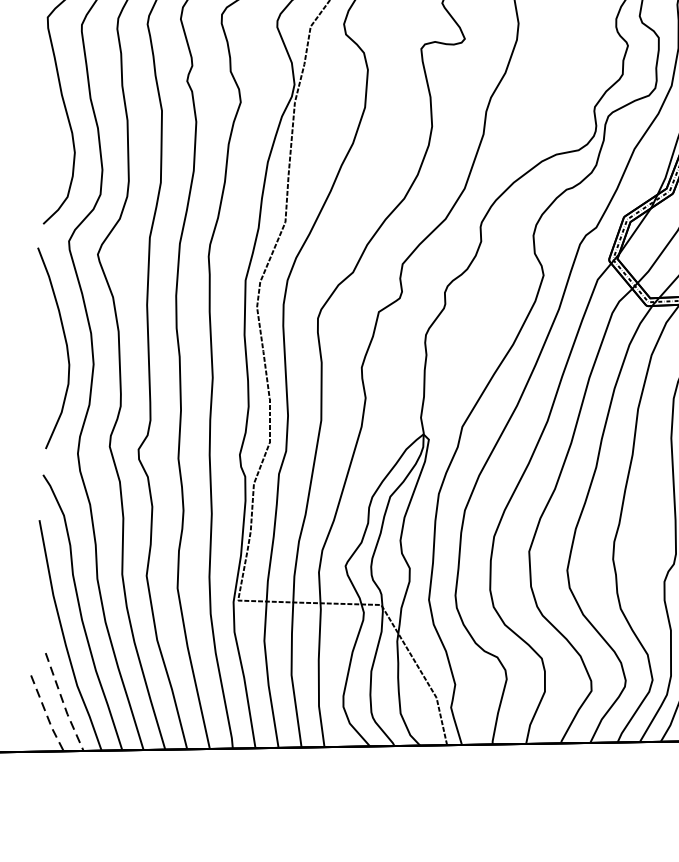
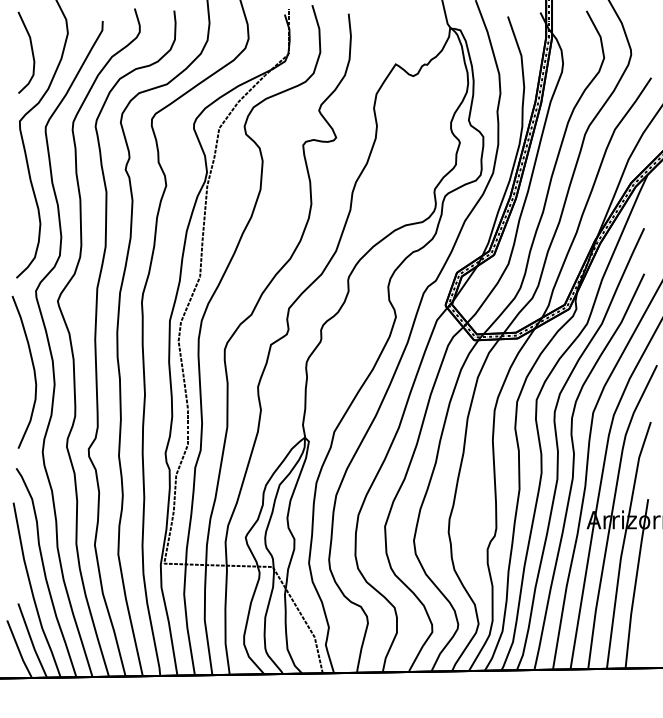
line: (63, 703) -> (31, 641), dashed -> solid
line: (47, 715) -> (19, 650), dashed -> solid

